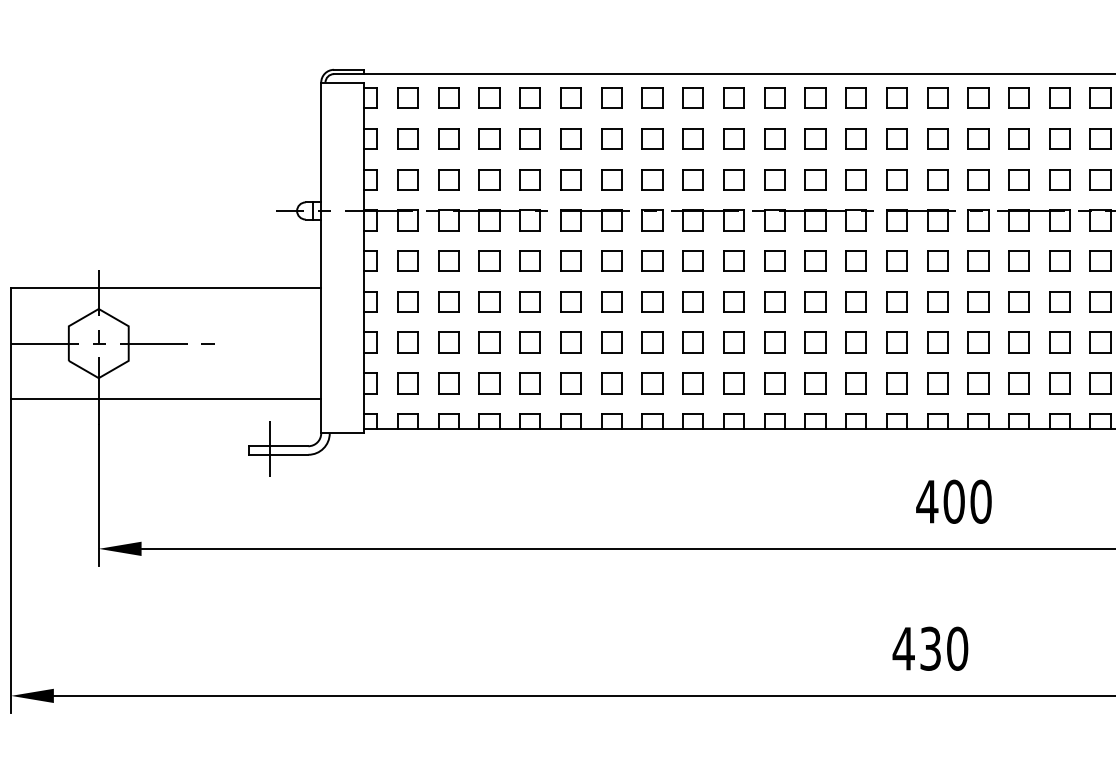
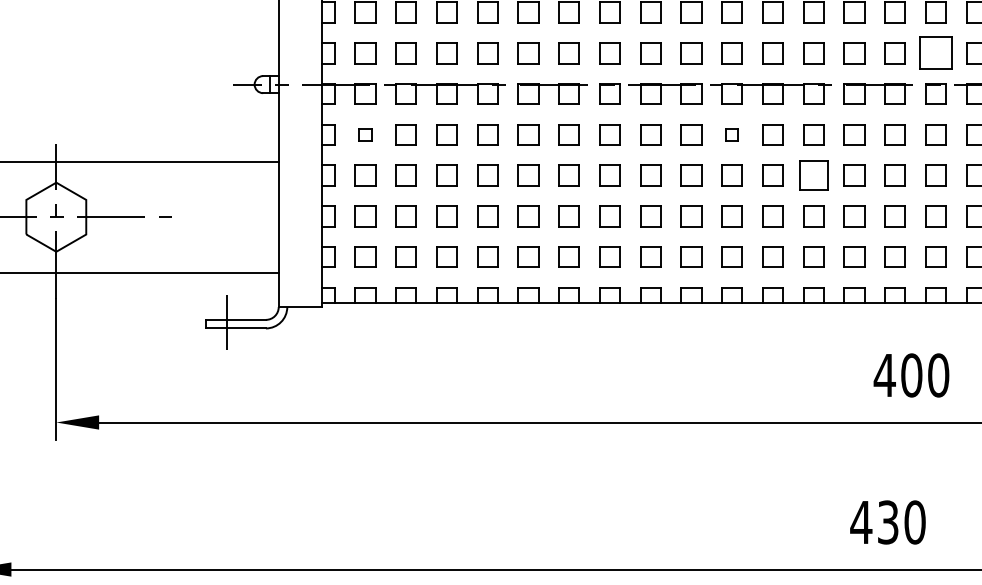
part: (978, 179) -> (936, 53), size x1.6
part: (407, 260) -> (365, 134), size x0.6
part: (774, 260) -> (732, 134), size x0.6
part: (855, 301) -> (813, 175), size x1.4

